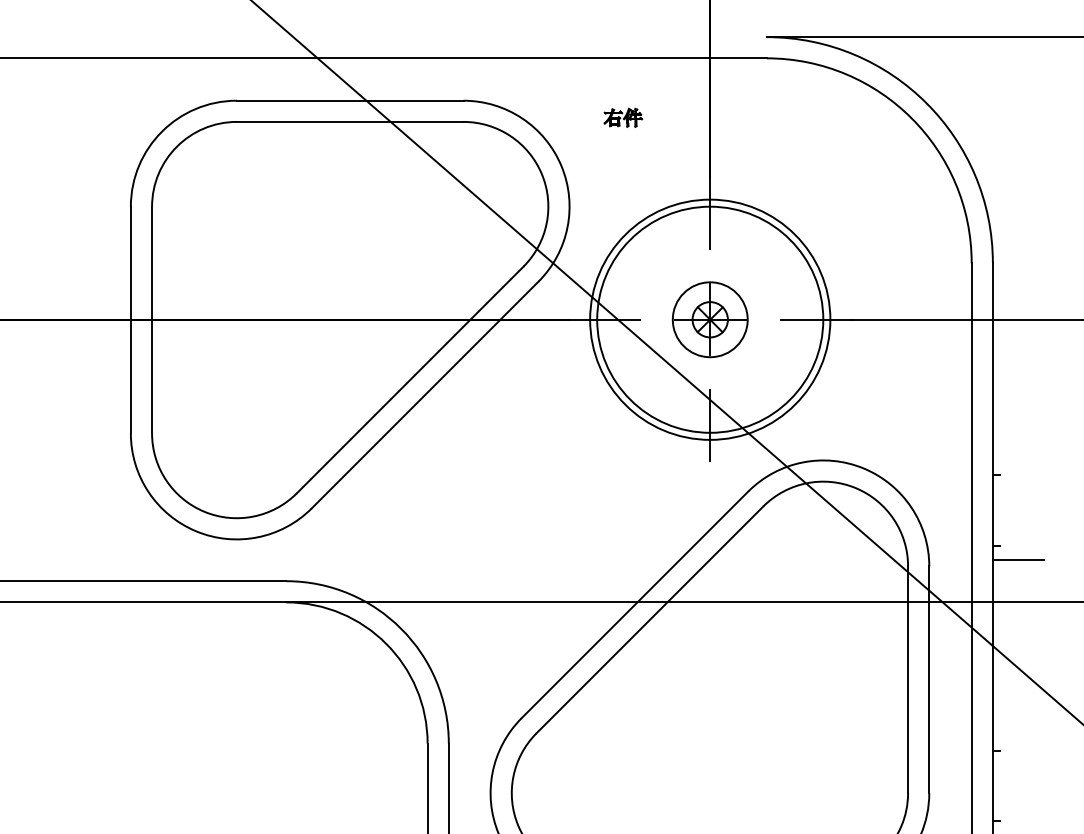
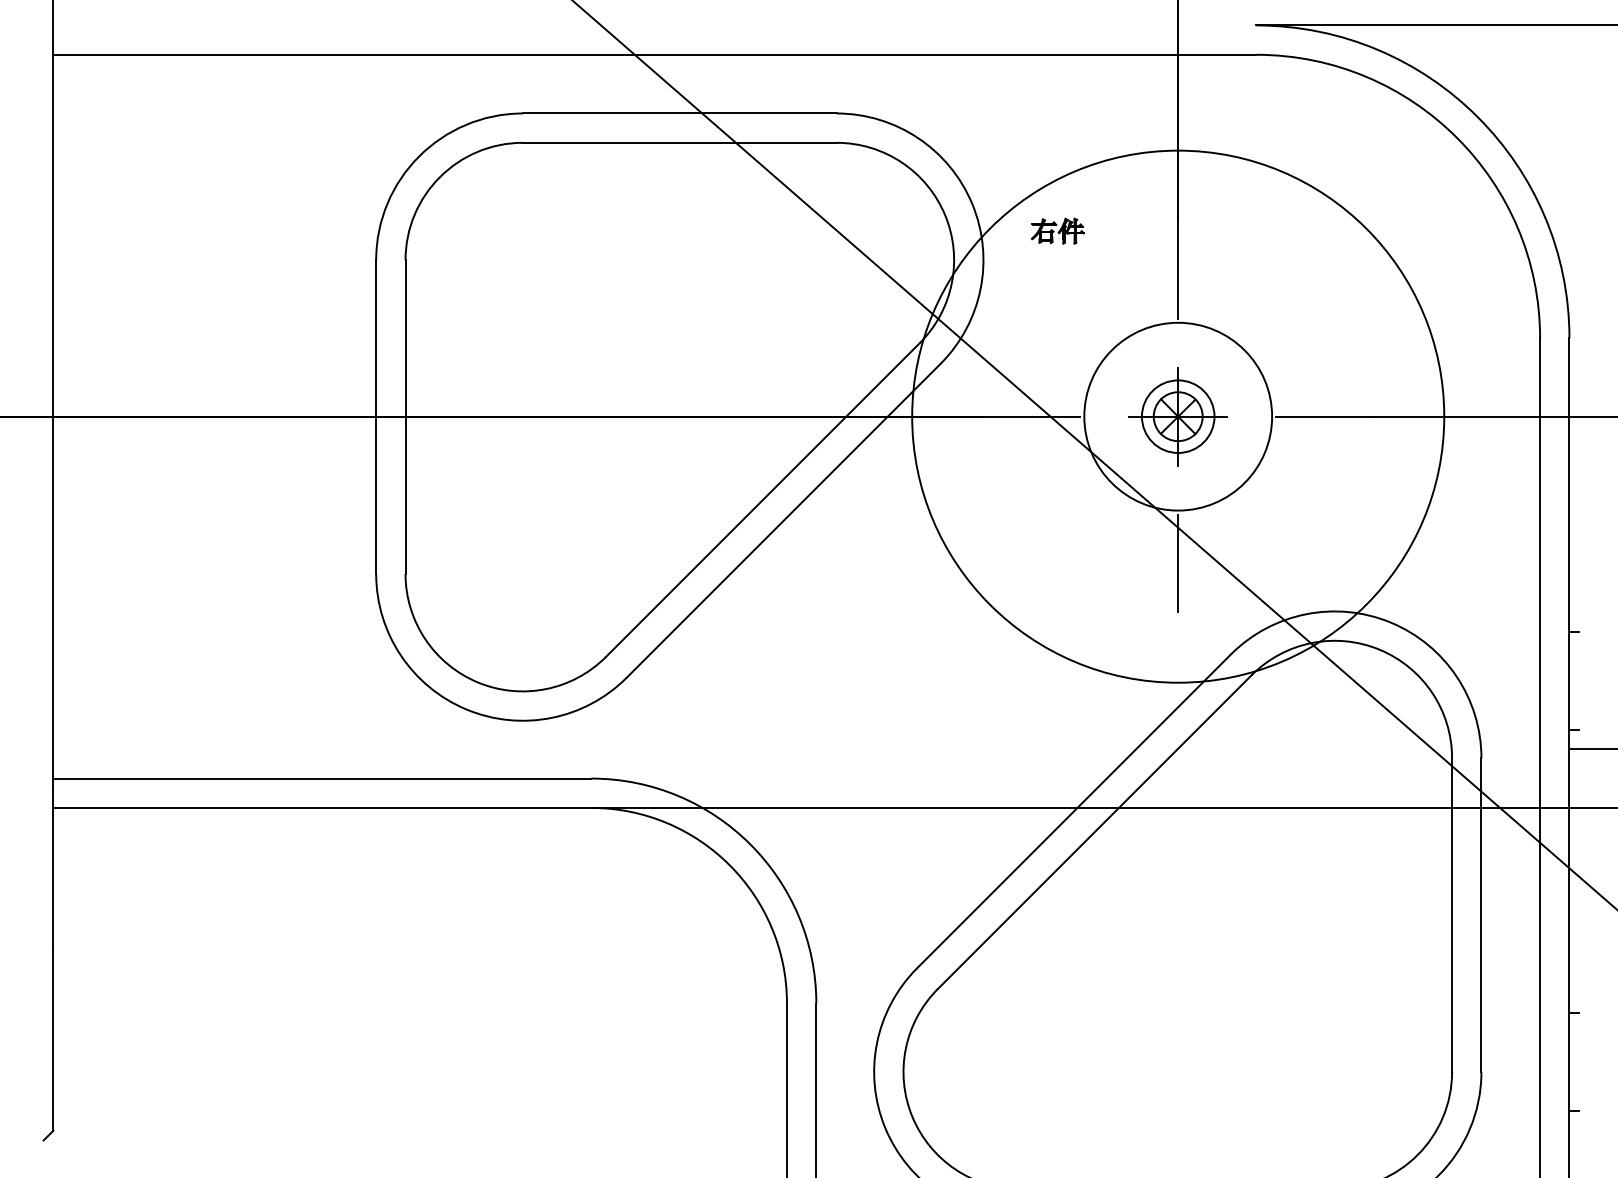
part: (623, 117) -> (1057, 230), moved
circle: (709, 319) -> (1177, 416), size x0.6
circle: (709, 319) -> (1177, 416), size x1.6
circle: (710, 319) -> (1178, 416), size x0.7

